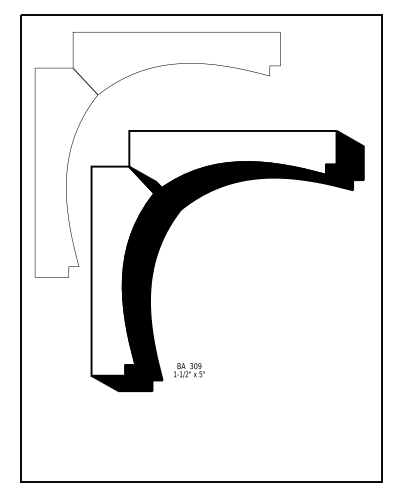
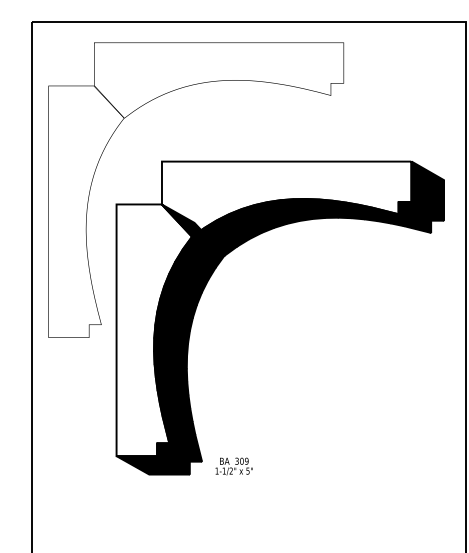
text: (189, 370) -> (234, 466), moved

